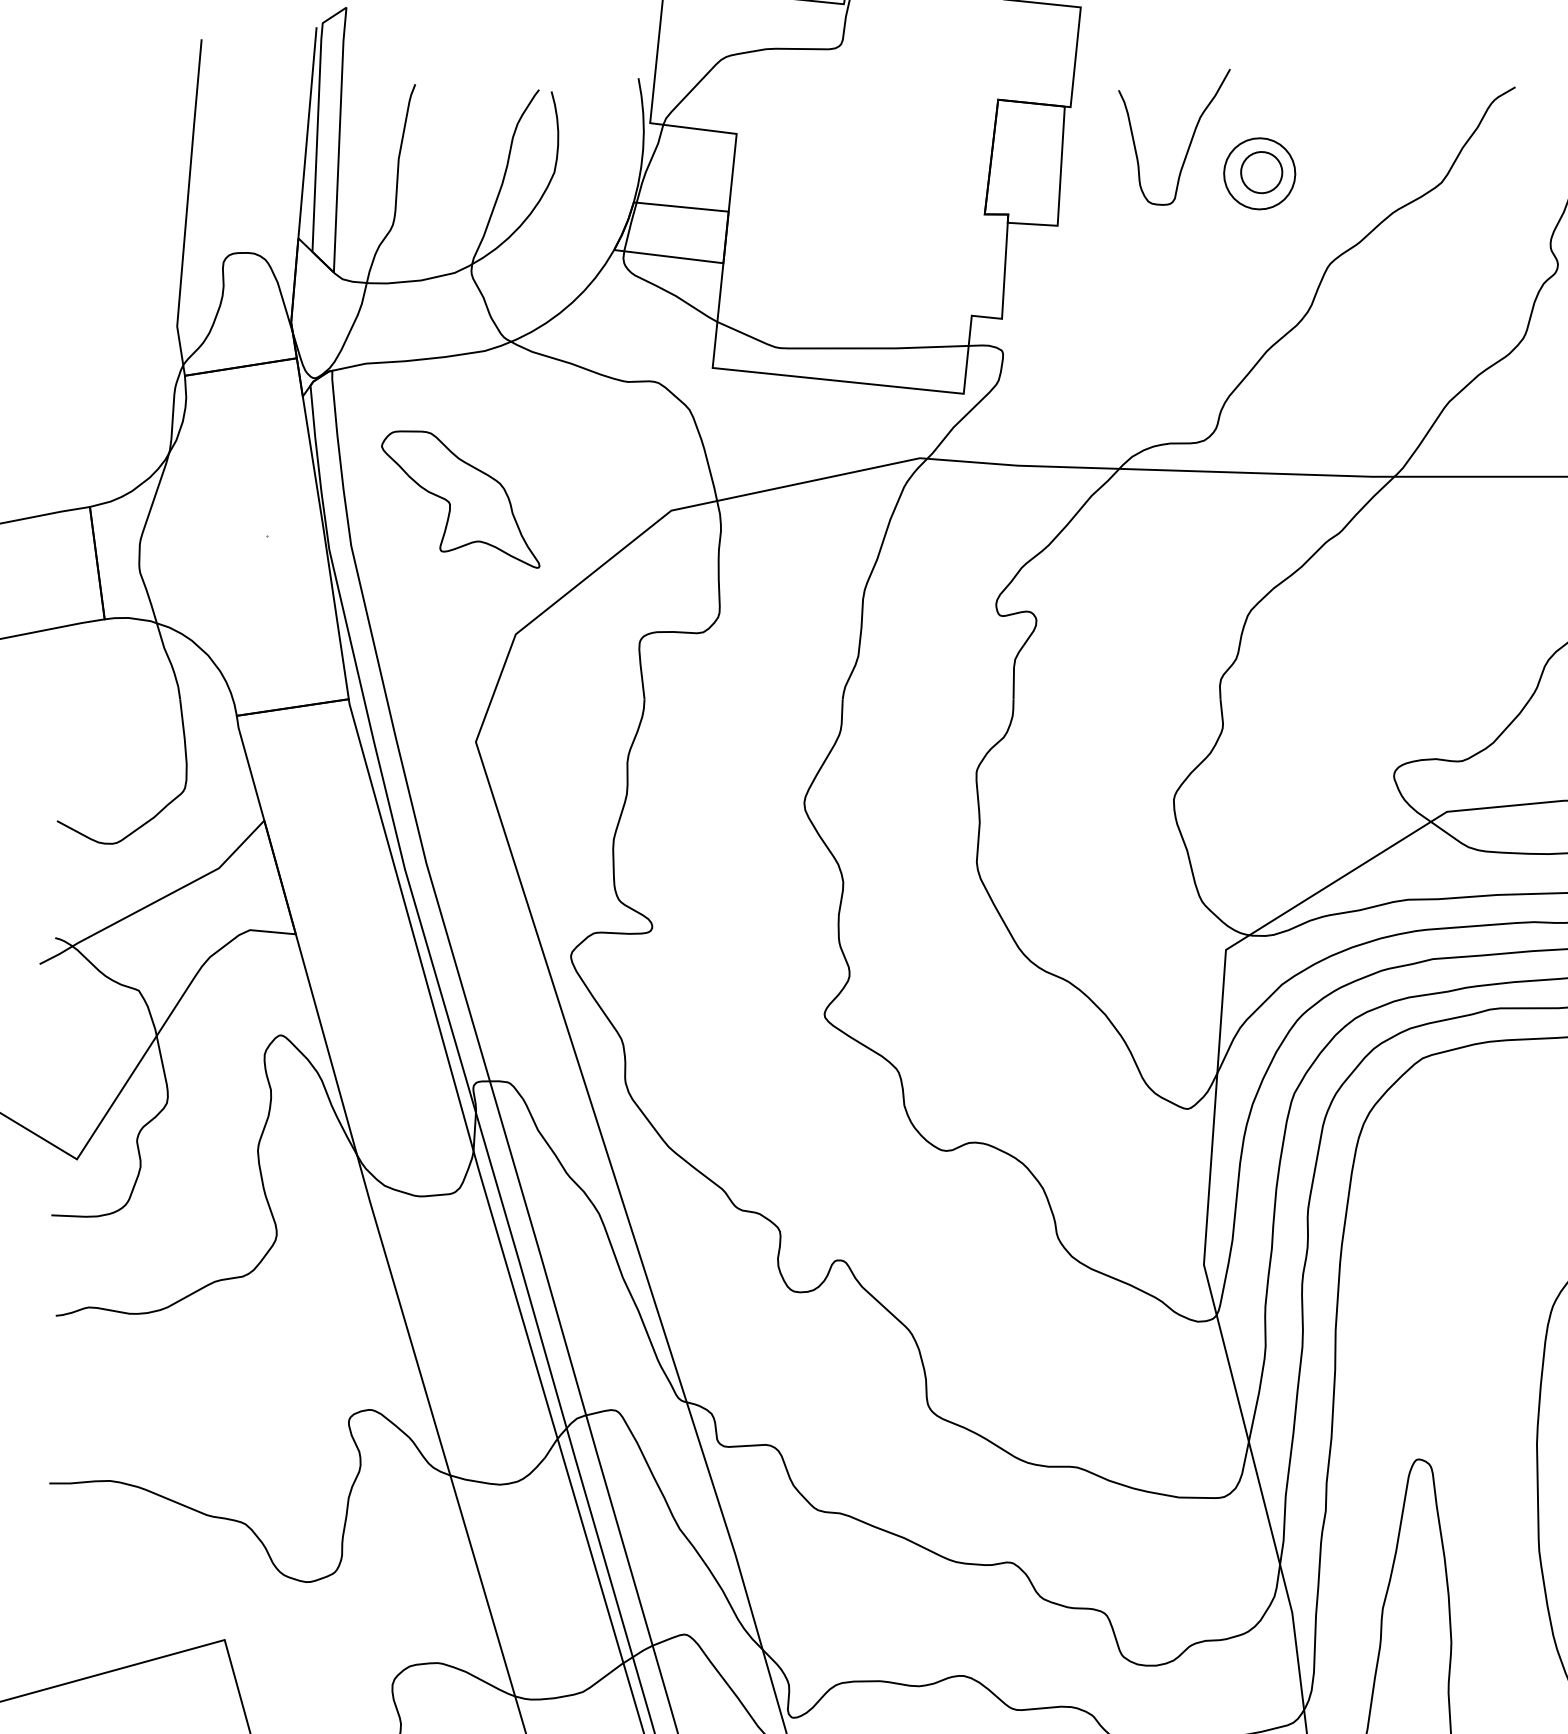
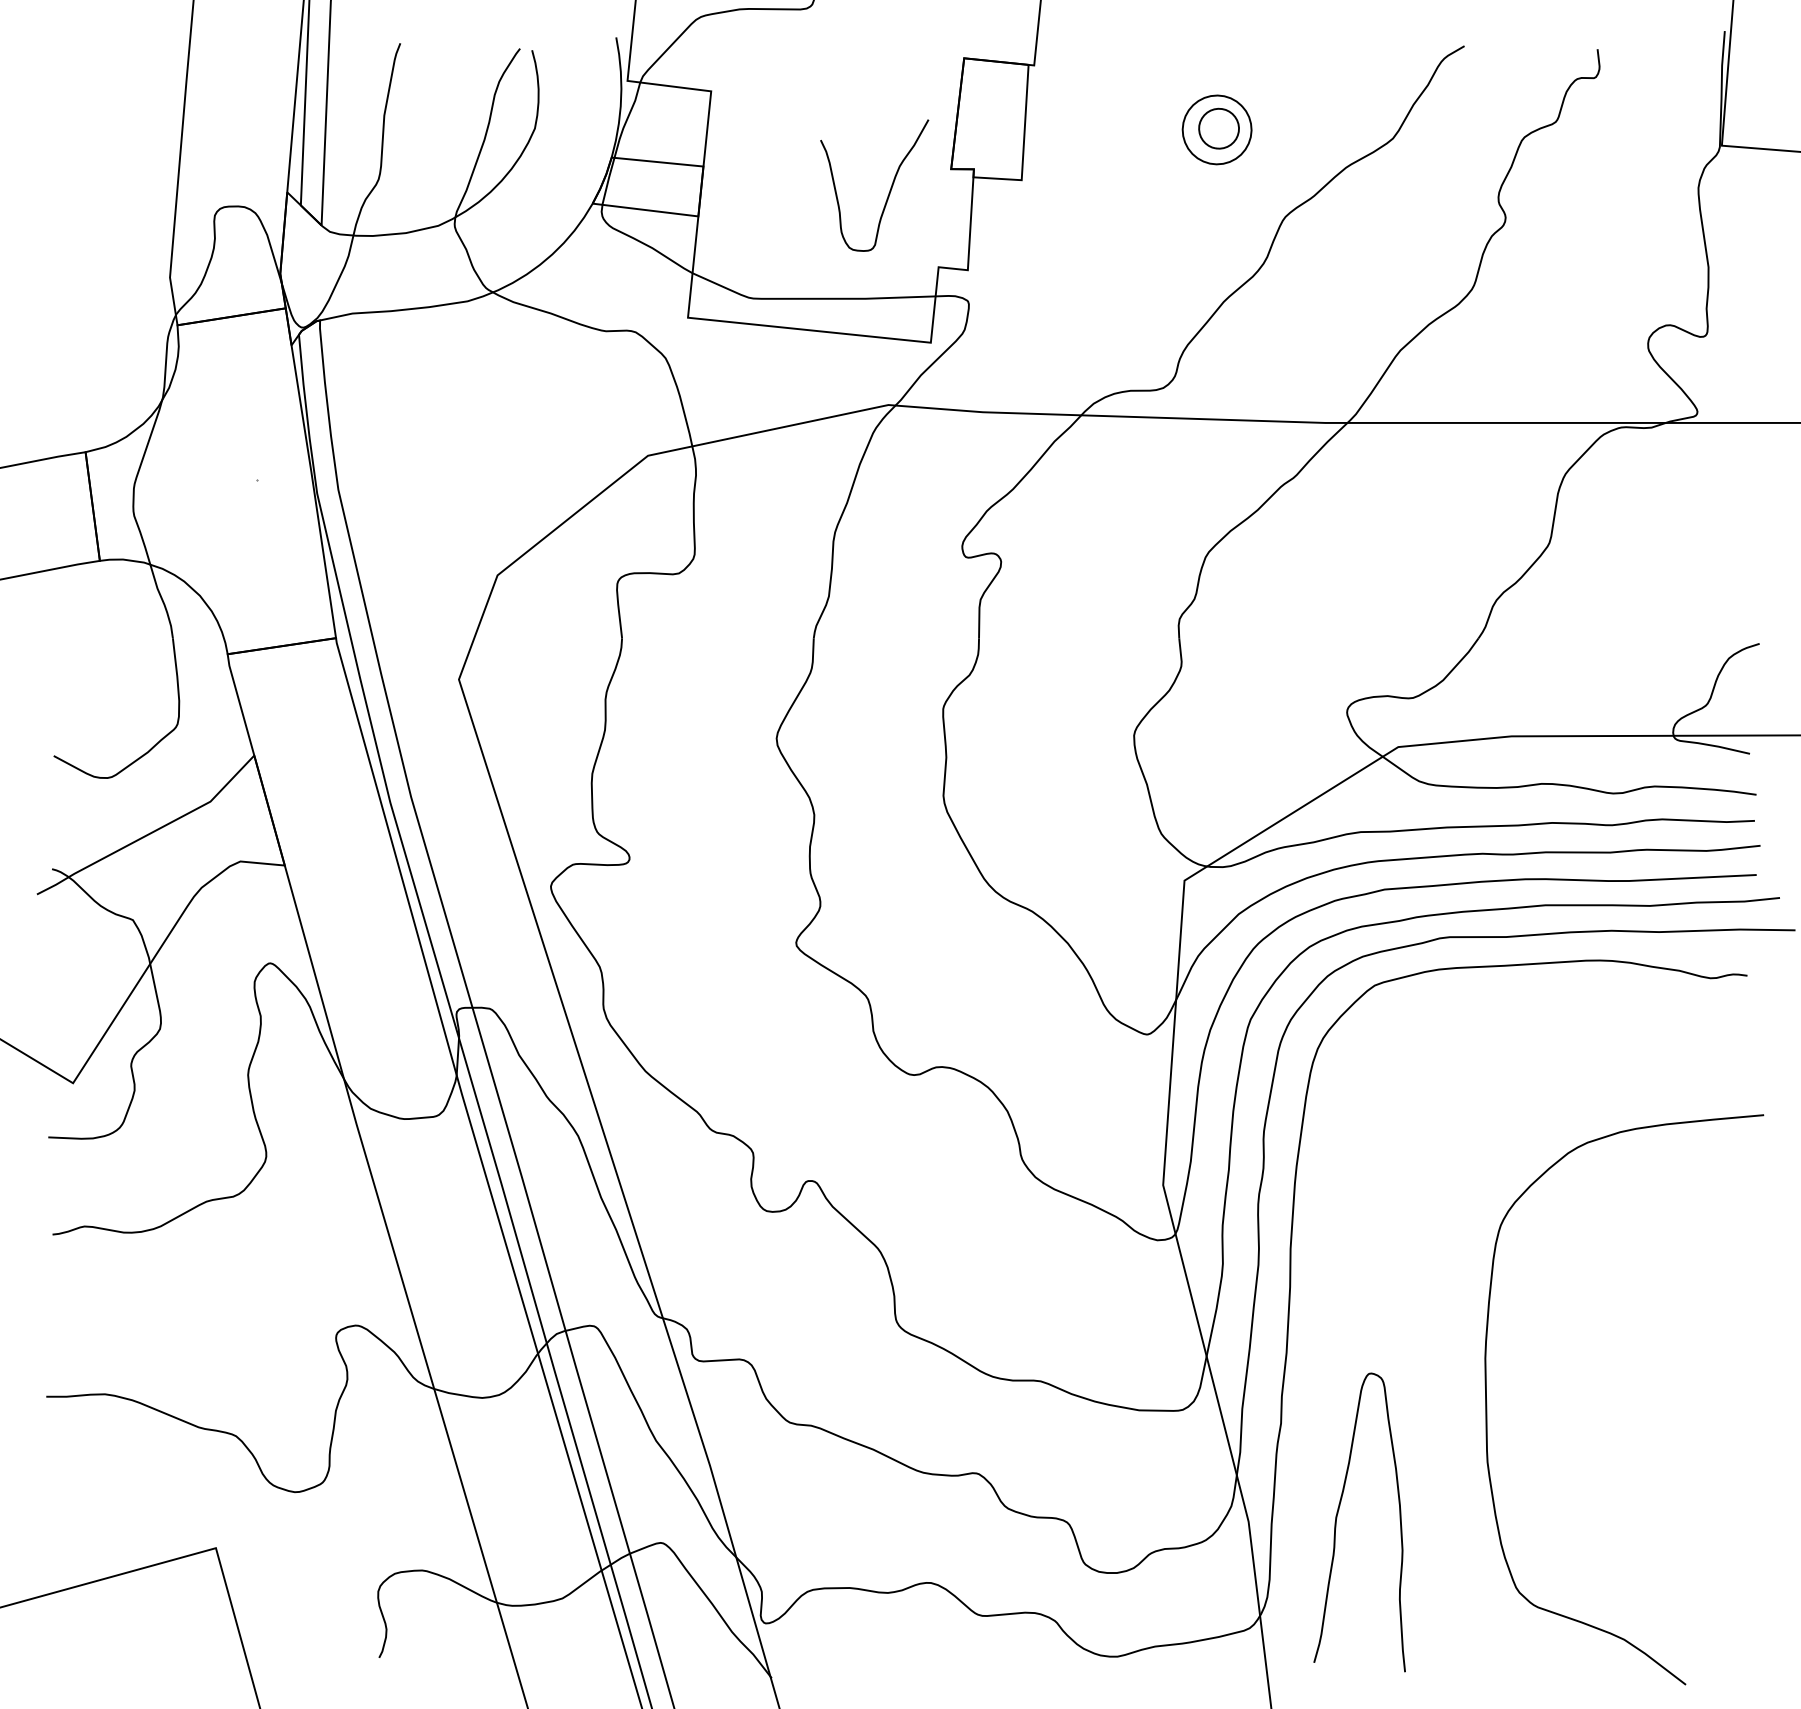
curve: (1189, 142) -> (889, 190), moved
part: (460, 499) -> (444, 444), removed

